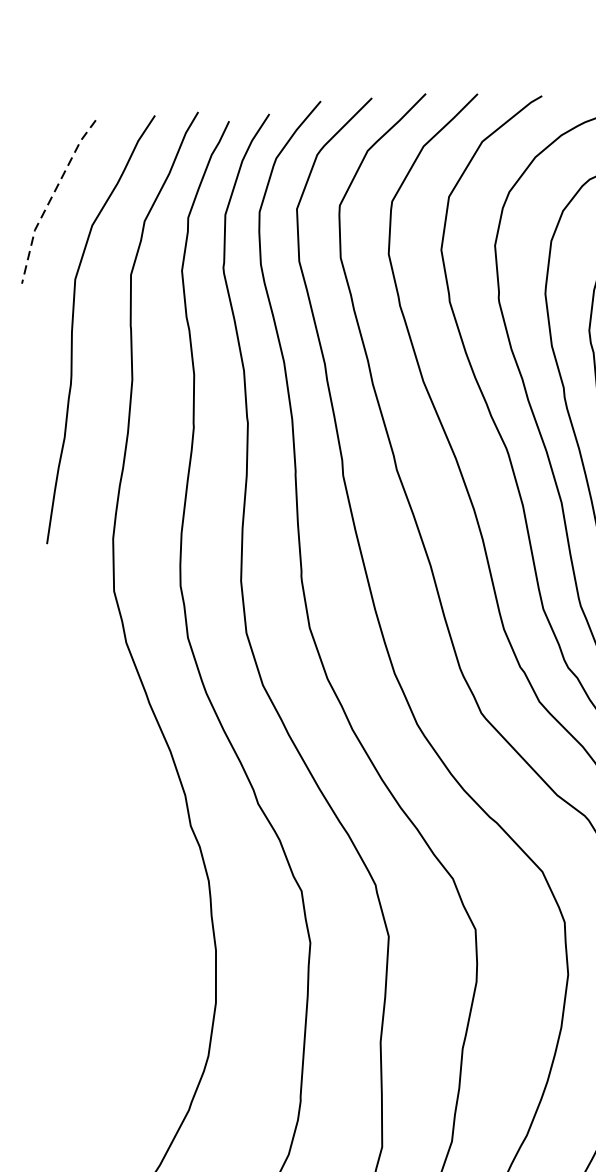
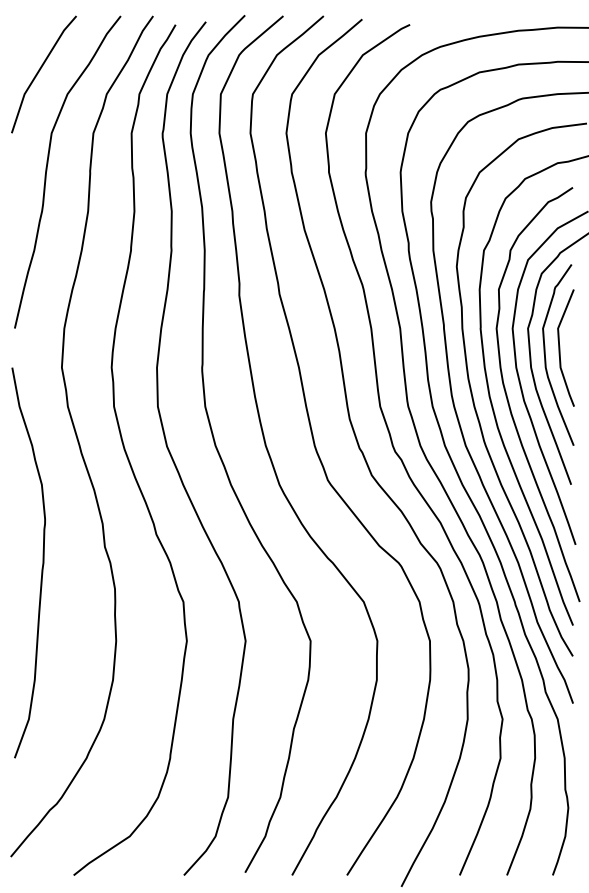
line: (51, 199) -> (38, 72), dashed -> solid
curve: (109, 853) -> (42, 562), added

